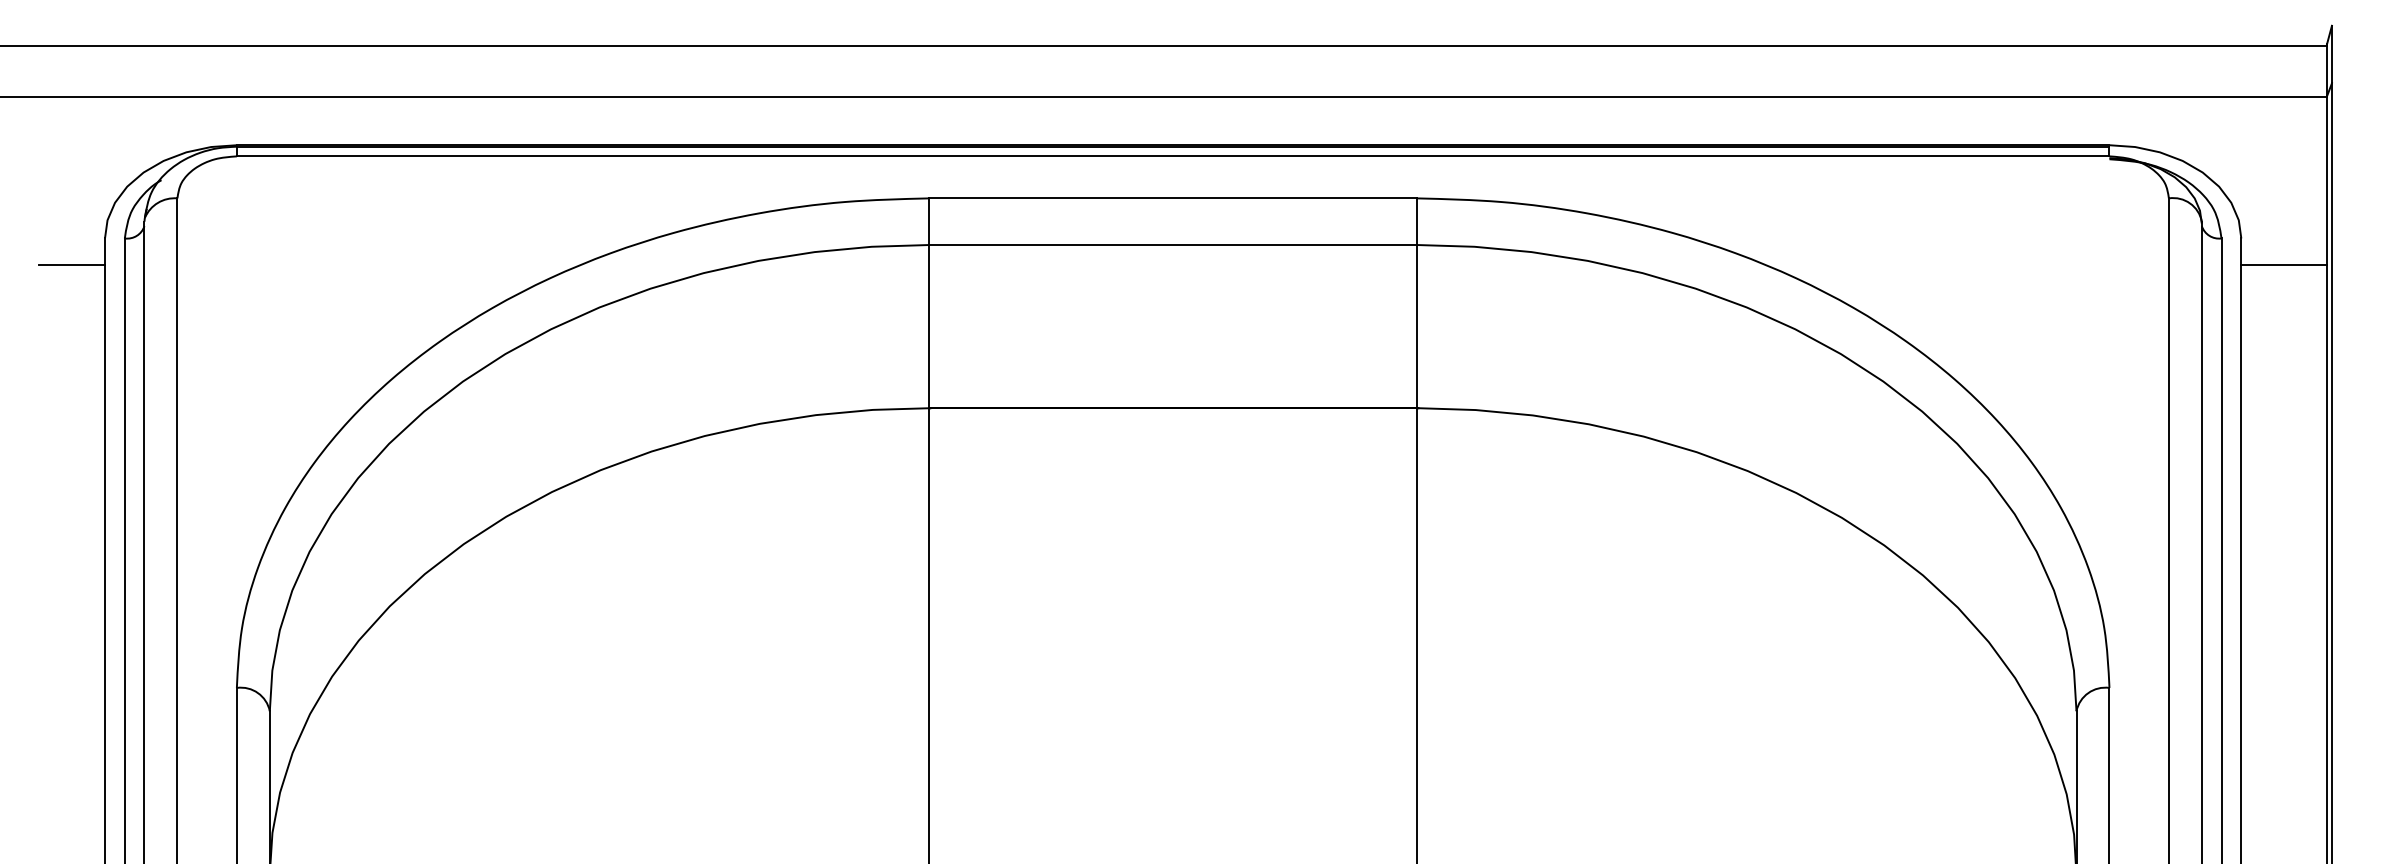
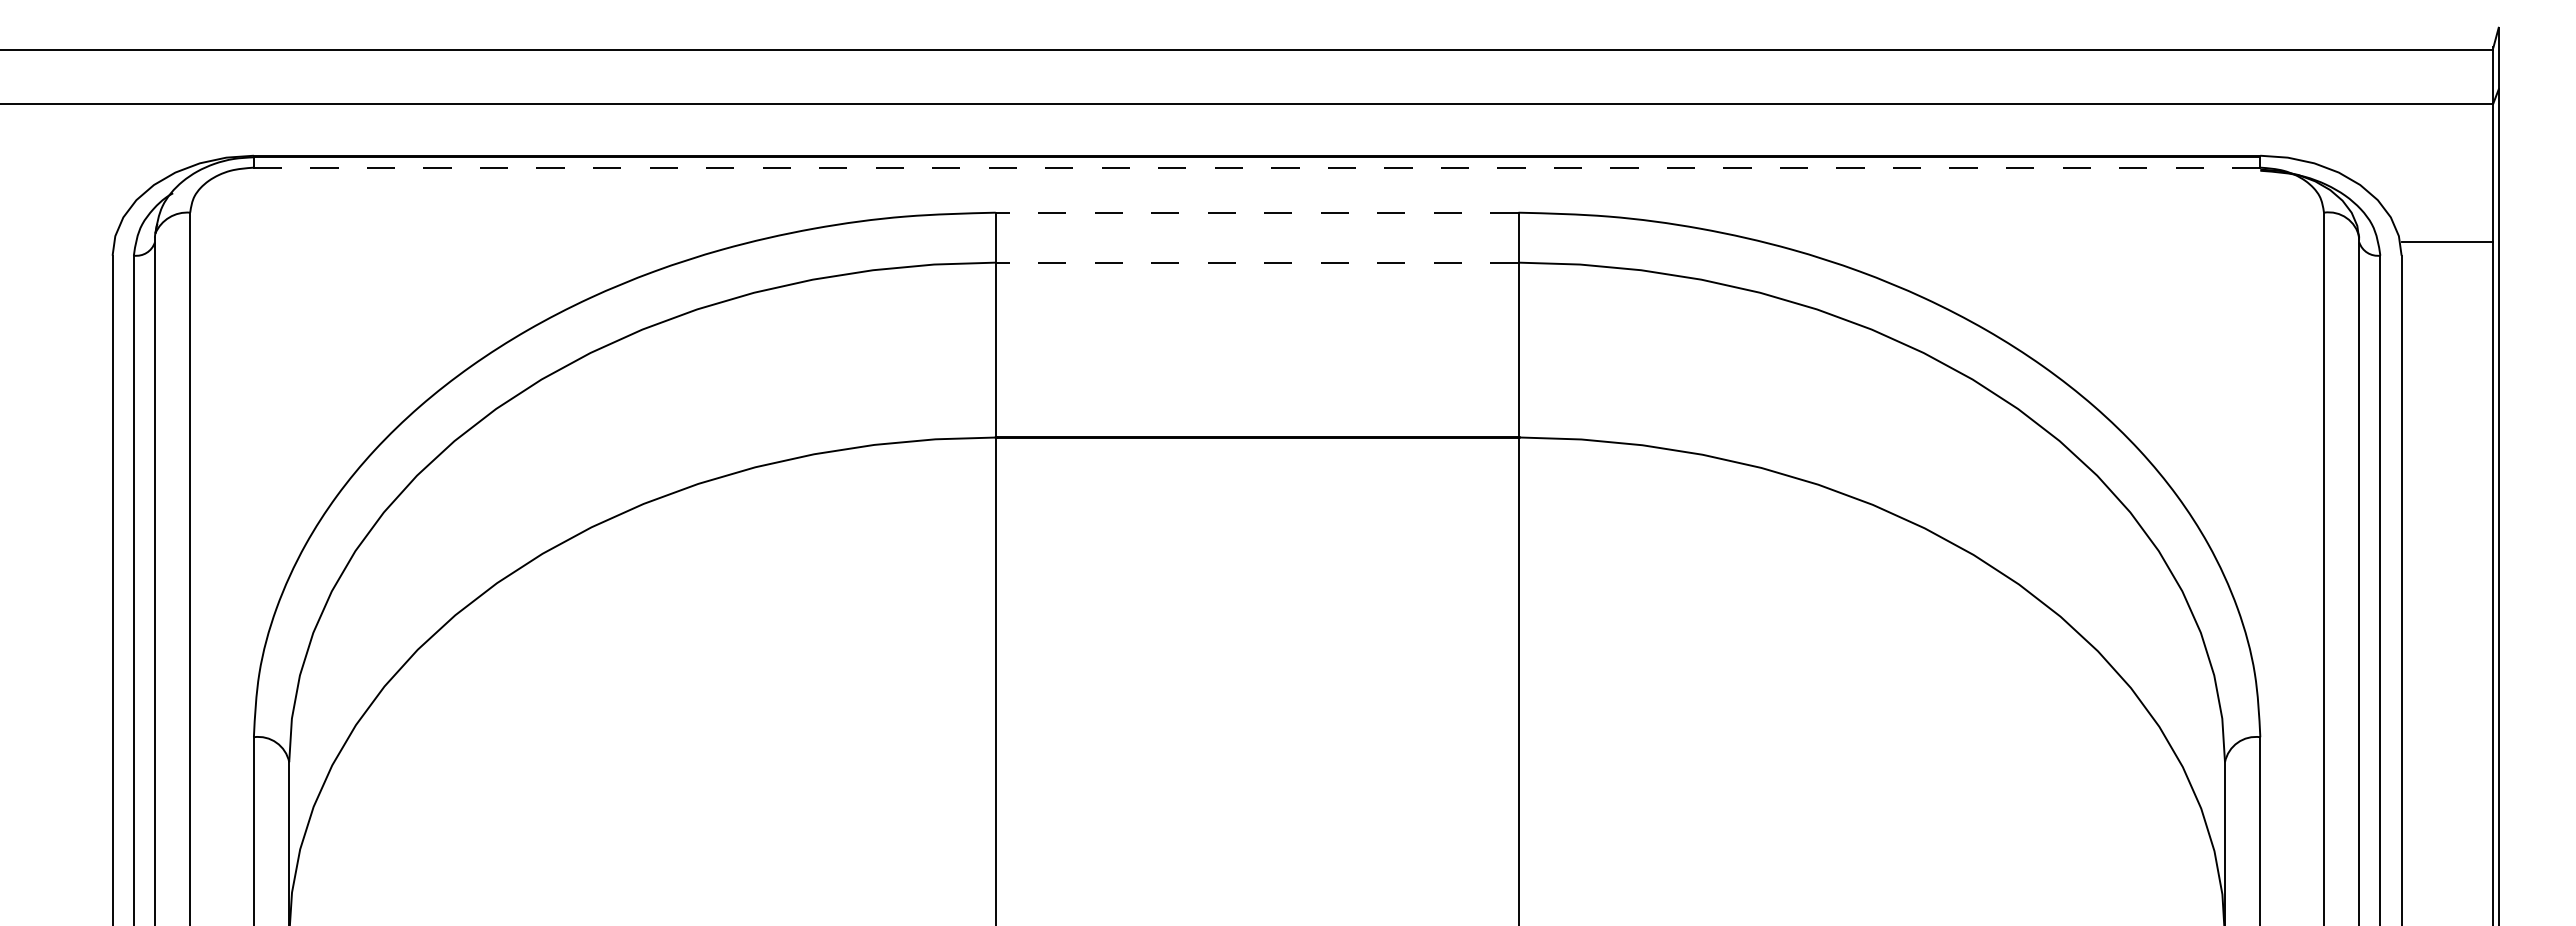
line: (1172, 156) -> (1256, 167), solid -> dashed
line: (1172, 198) -> (1256, 212), solid -> dashed
line: (1172, 244) -> (1256, 262), solid -> dashed
line: (71, 264) -> (76, 283), removed
line: (2284, 264) -> (2447, 241), moved

